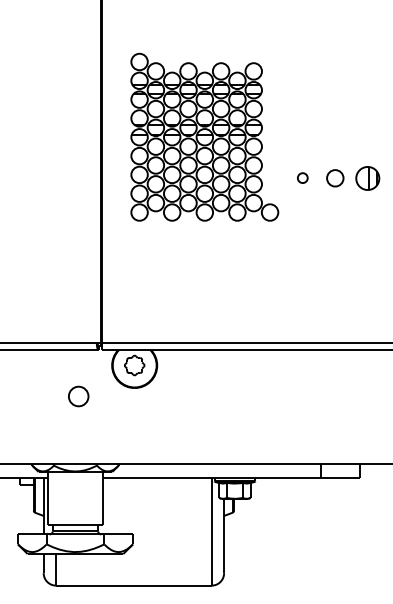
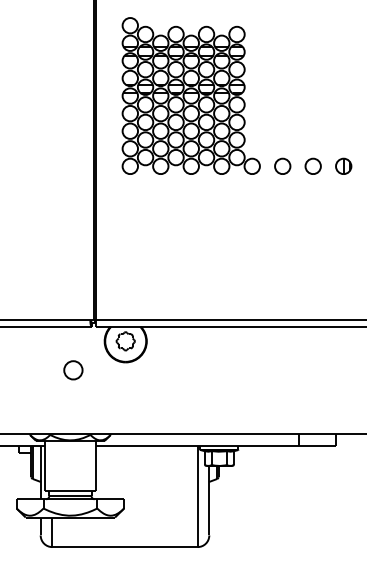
part: (203, 136) -> (190, 95), moved
part: (302, 177) -> (282, 165), size x1.67
part: (367, 177) -> (343, 165), size x0.71

